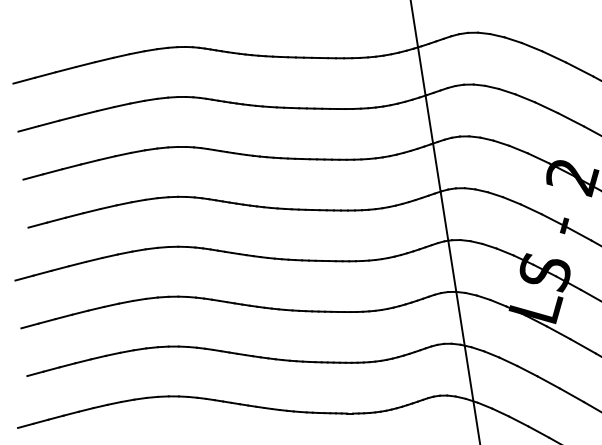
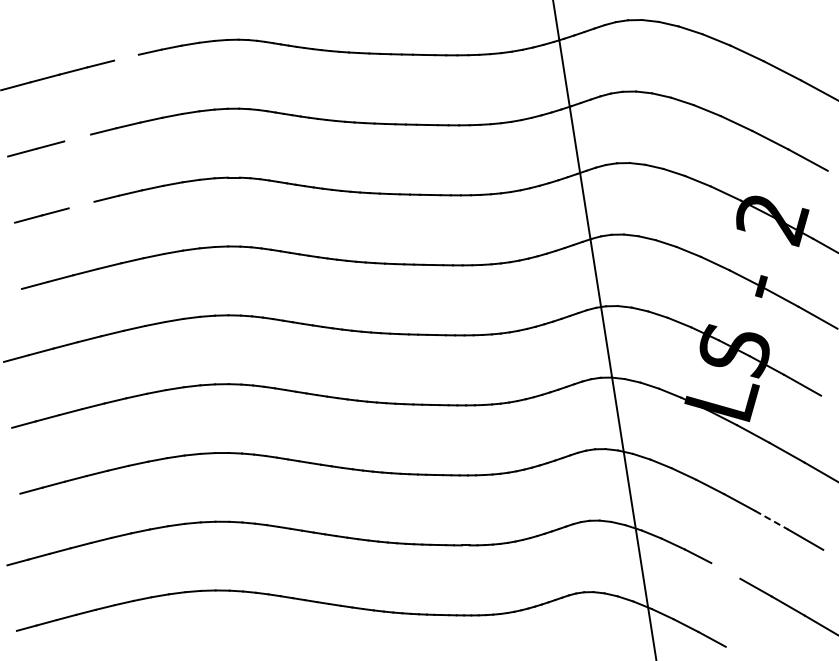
line: (104, 59) -> (126, 57), removed
line: (68, 117) -> (77, 137), removed
line: (71, 166) -> (81, 204), removed
line: (571, 395) -> (771, 520), solid -> dashed
line: (538, 431) -> (725, 570), removed

